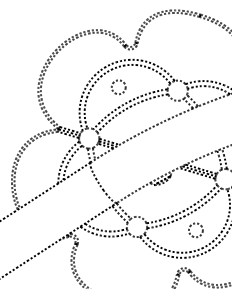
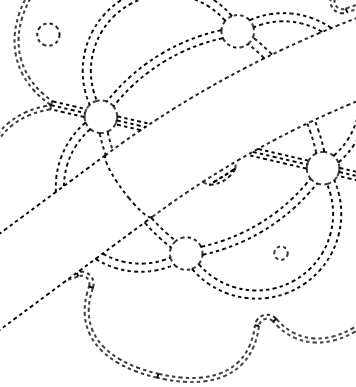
circle: (118, 87) -> (47, 34), moved
circle: (195, 230) -> (280, 253), size x0.6

